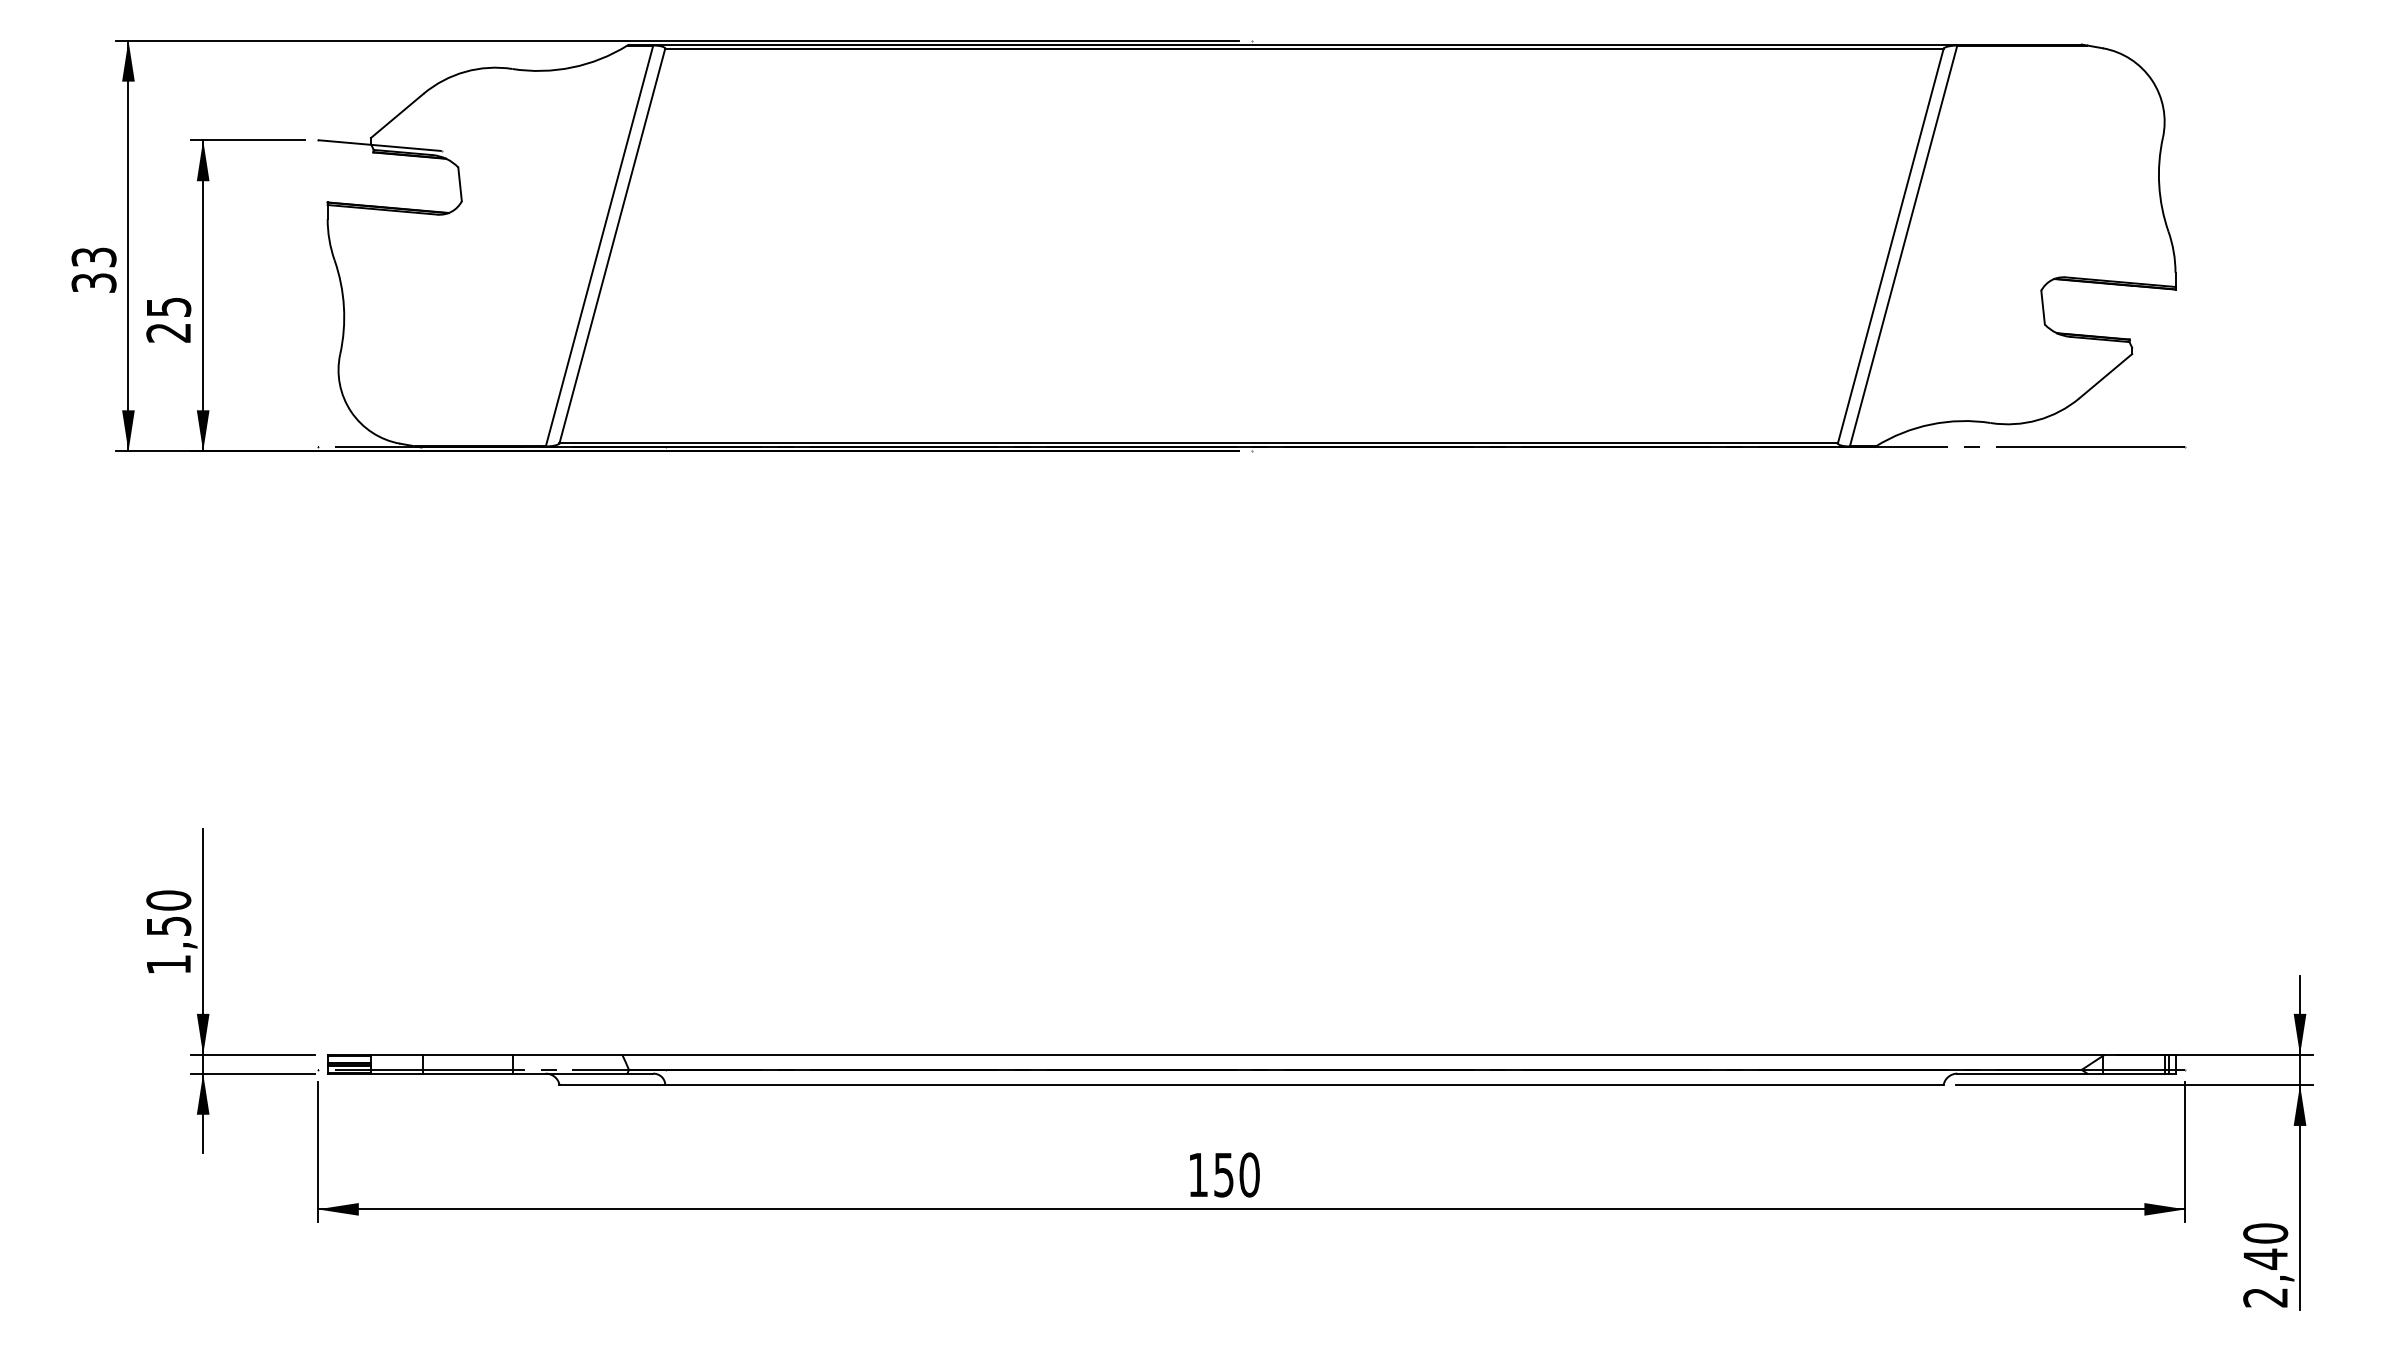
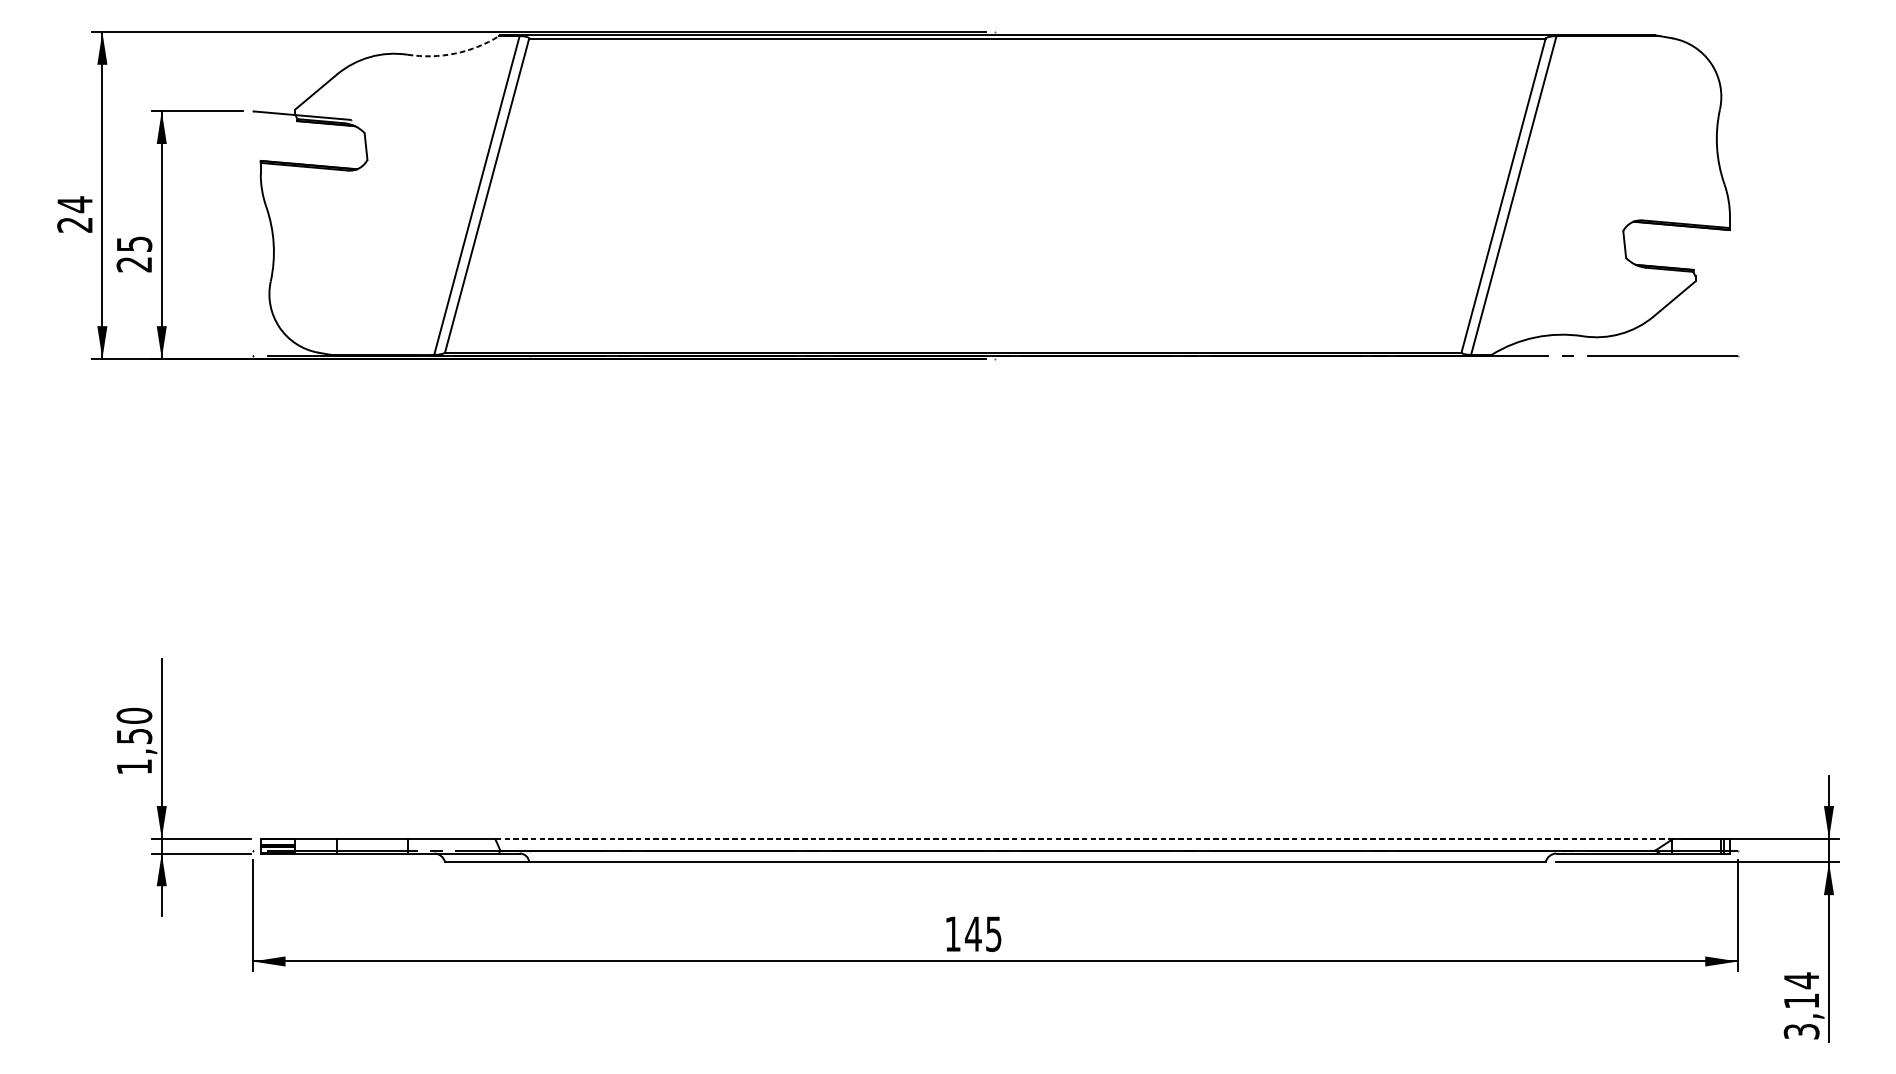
arc: (572, 67) -> (455, 53), solid -> dashed
text: (93, 269) -> (74, 214), 33 -> 24
line: (1363, 1054) -> (1084, 838), solid -> dashed
text: (1236, 1174) -> (983, 933), 150 -> 145
text: (2265, 1265) -> (1801, 1006), 2,40 -> 3,14

